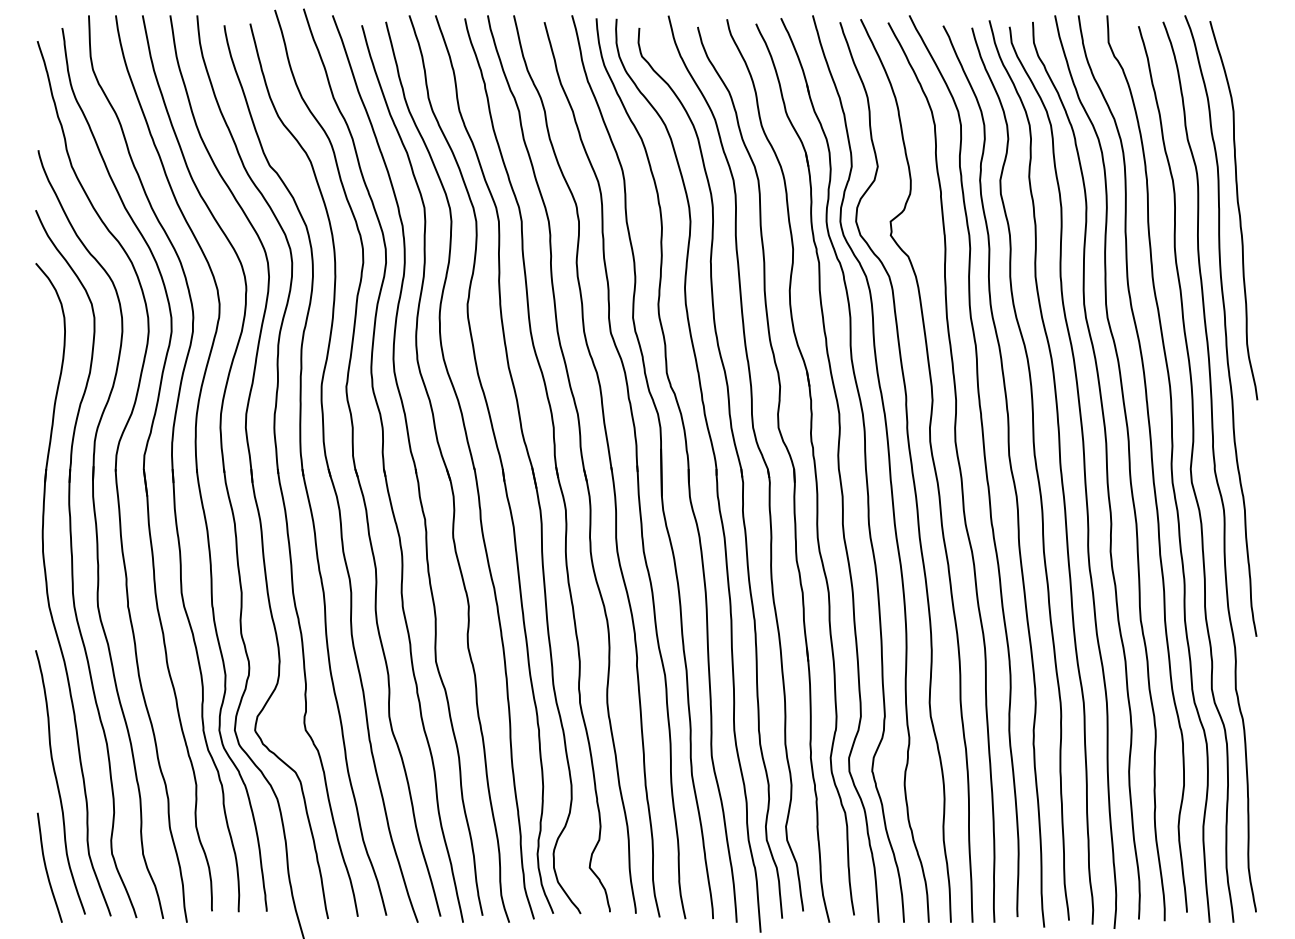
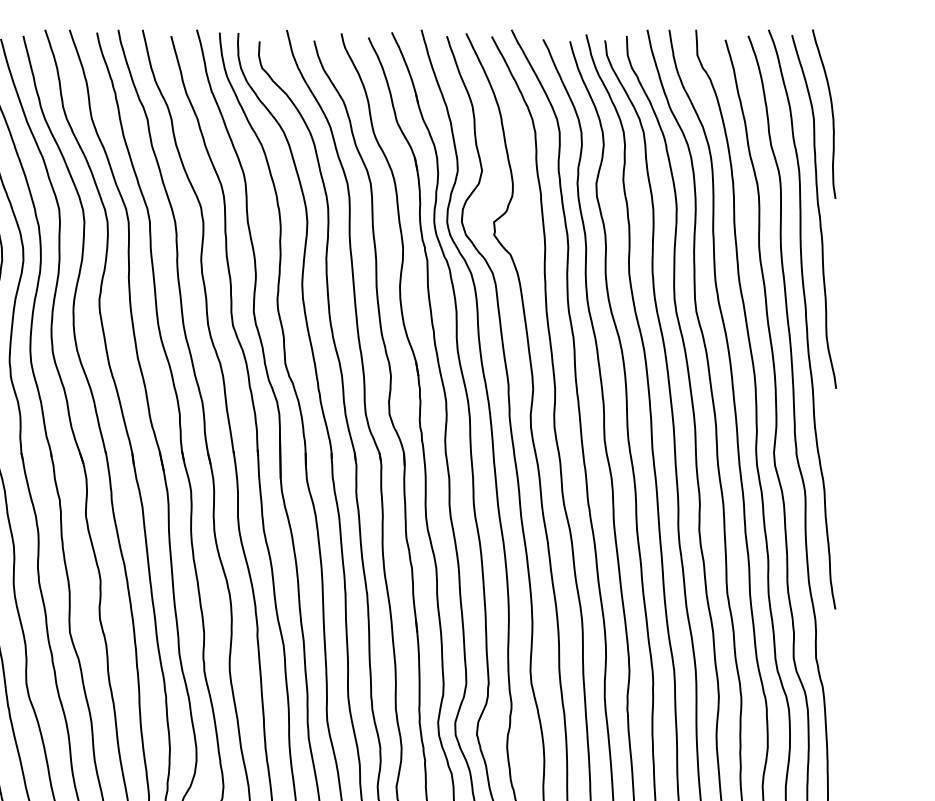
curve: (1252, 105) -> (831, 113), added

